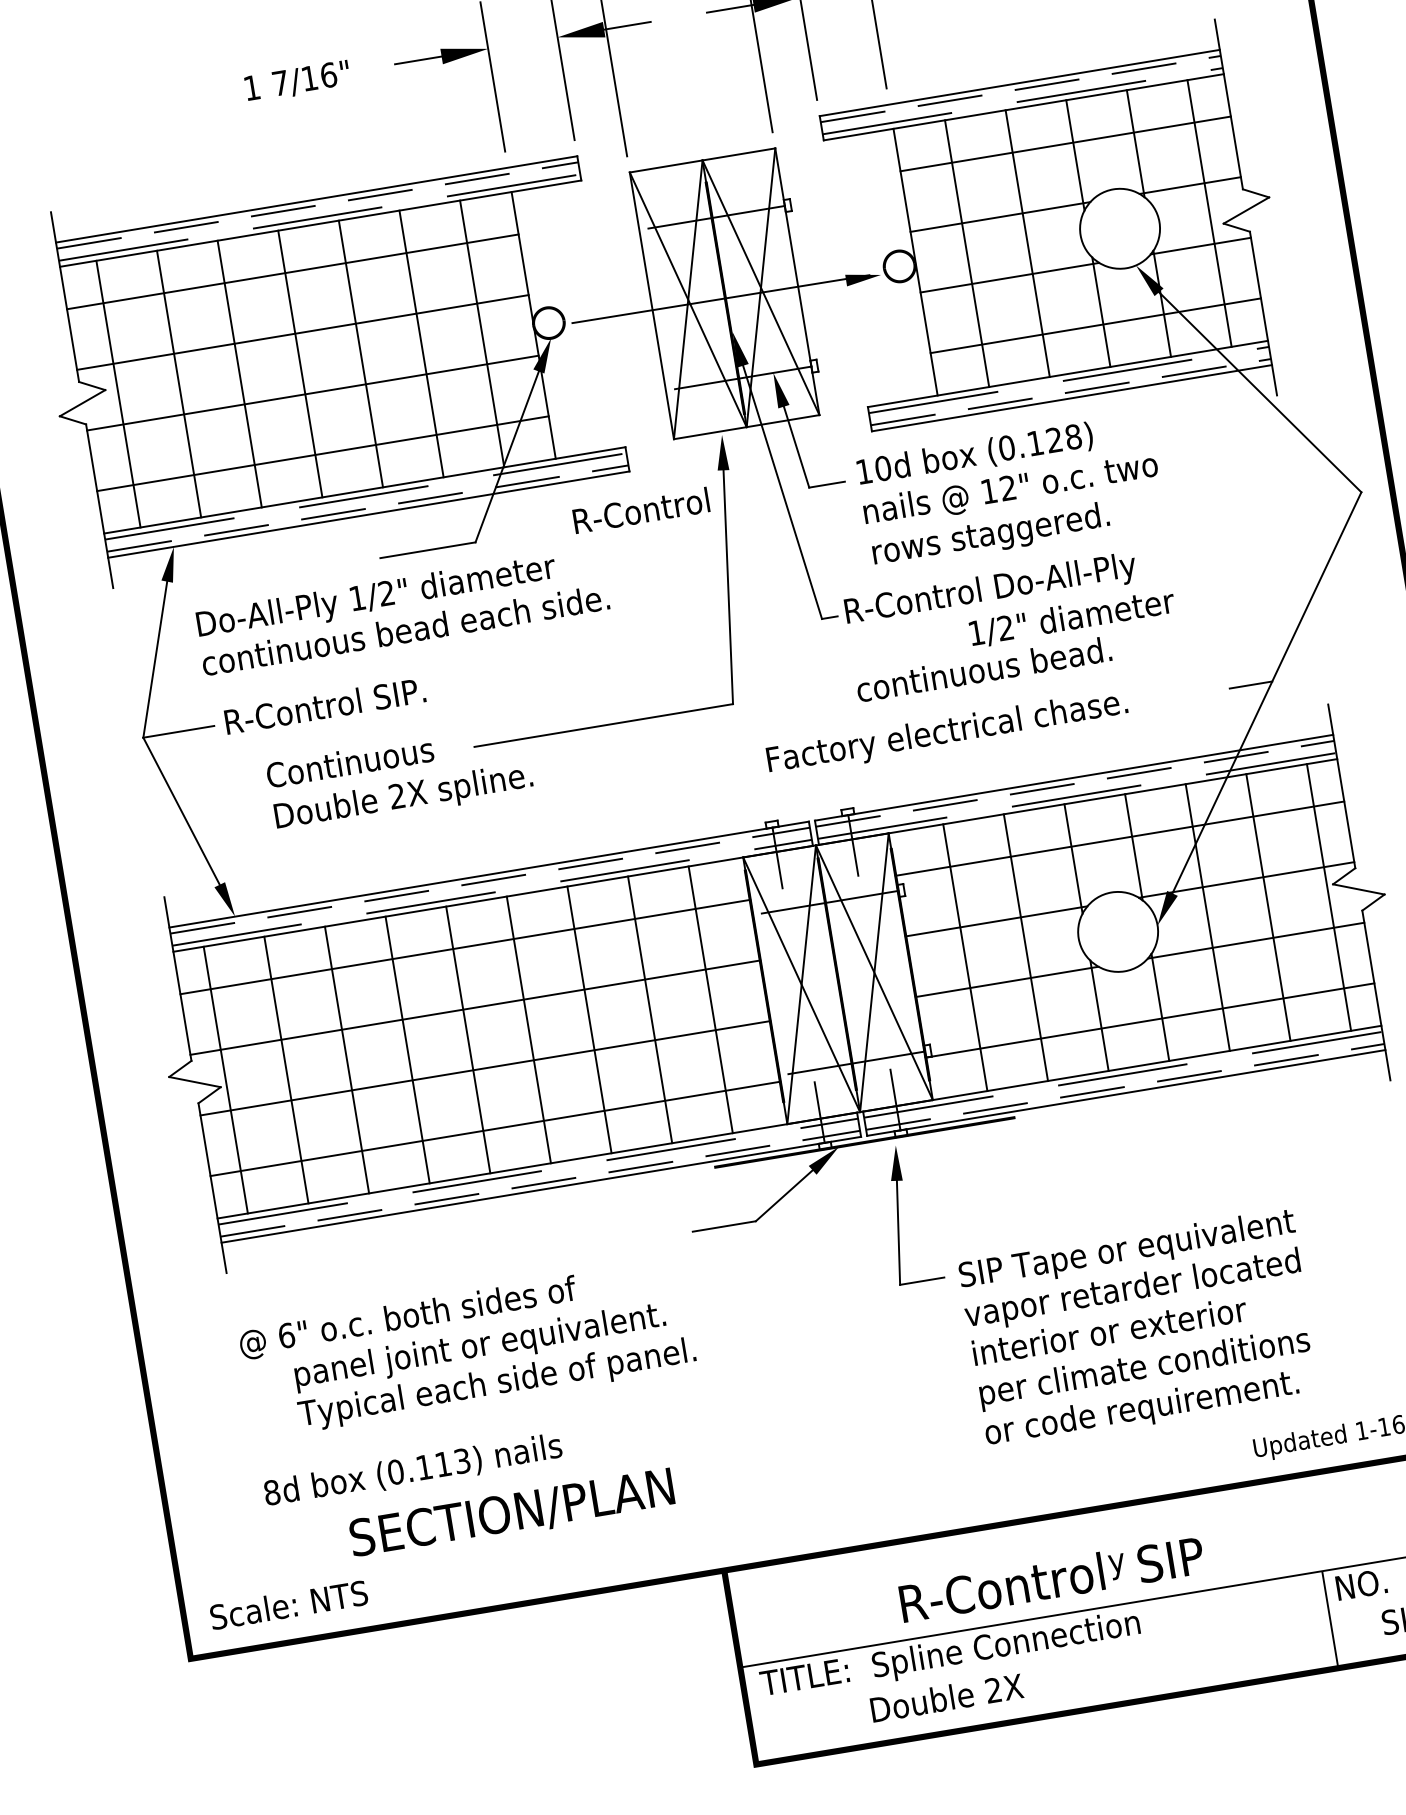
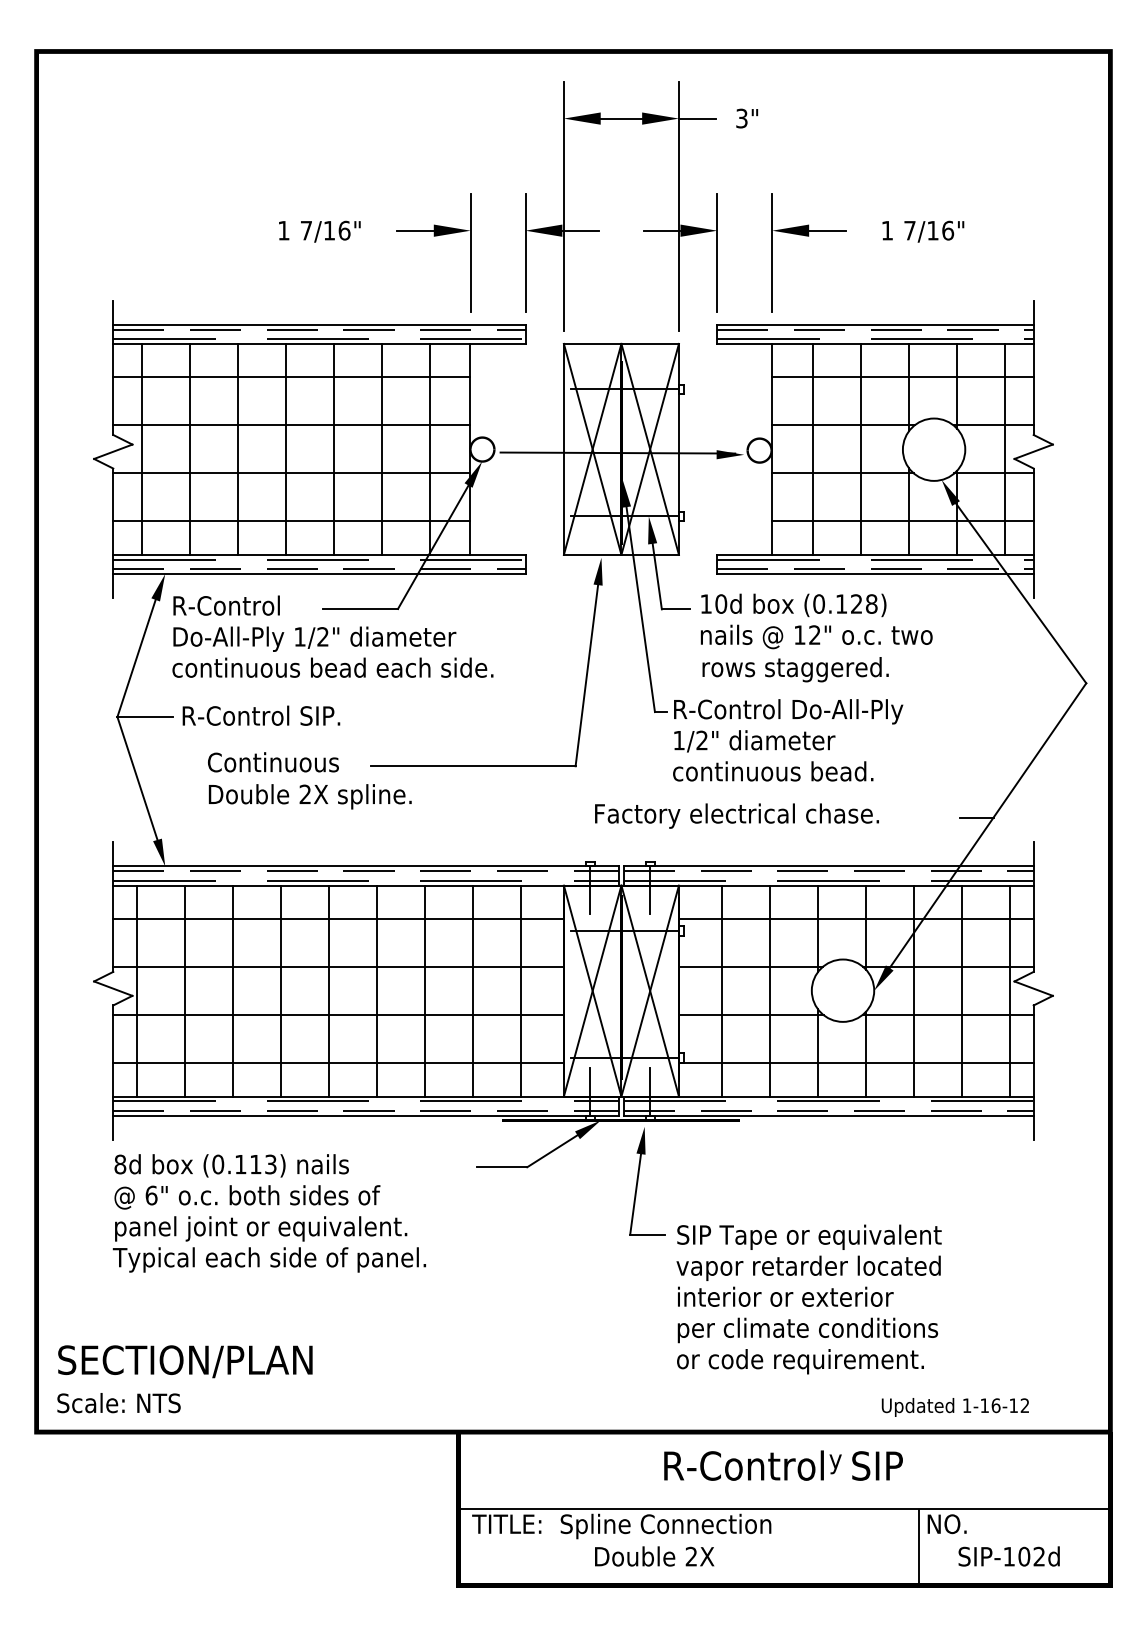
text: (641, 510) -> (226, 605), moved
text: (1072, 618) -> (754, 741), moved
text: (492, 1365) -> (268, 1244), moved
text: (412, 1470) -> (231, 1165), moved
text: (512, 1513) -> (185, 1361), moved
text: (1051, 1579) -> (783, 1465), moved
text: (946, 1697) -> (654, 1556), moved

